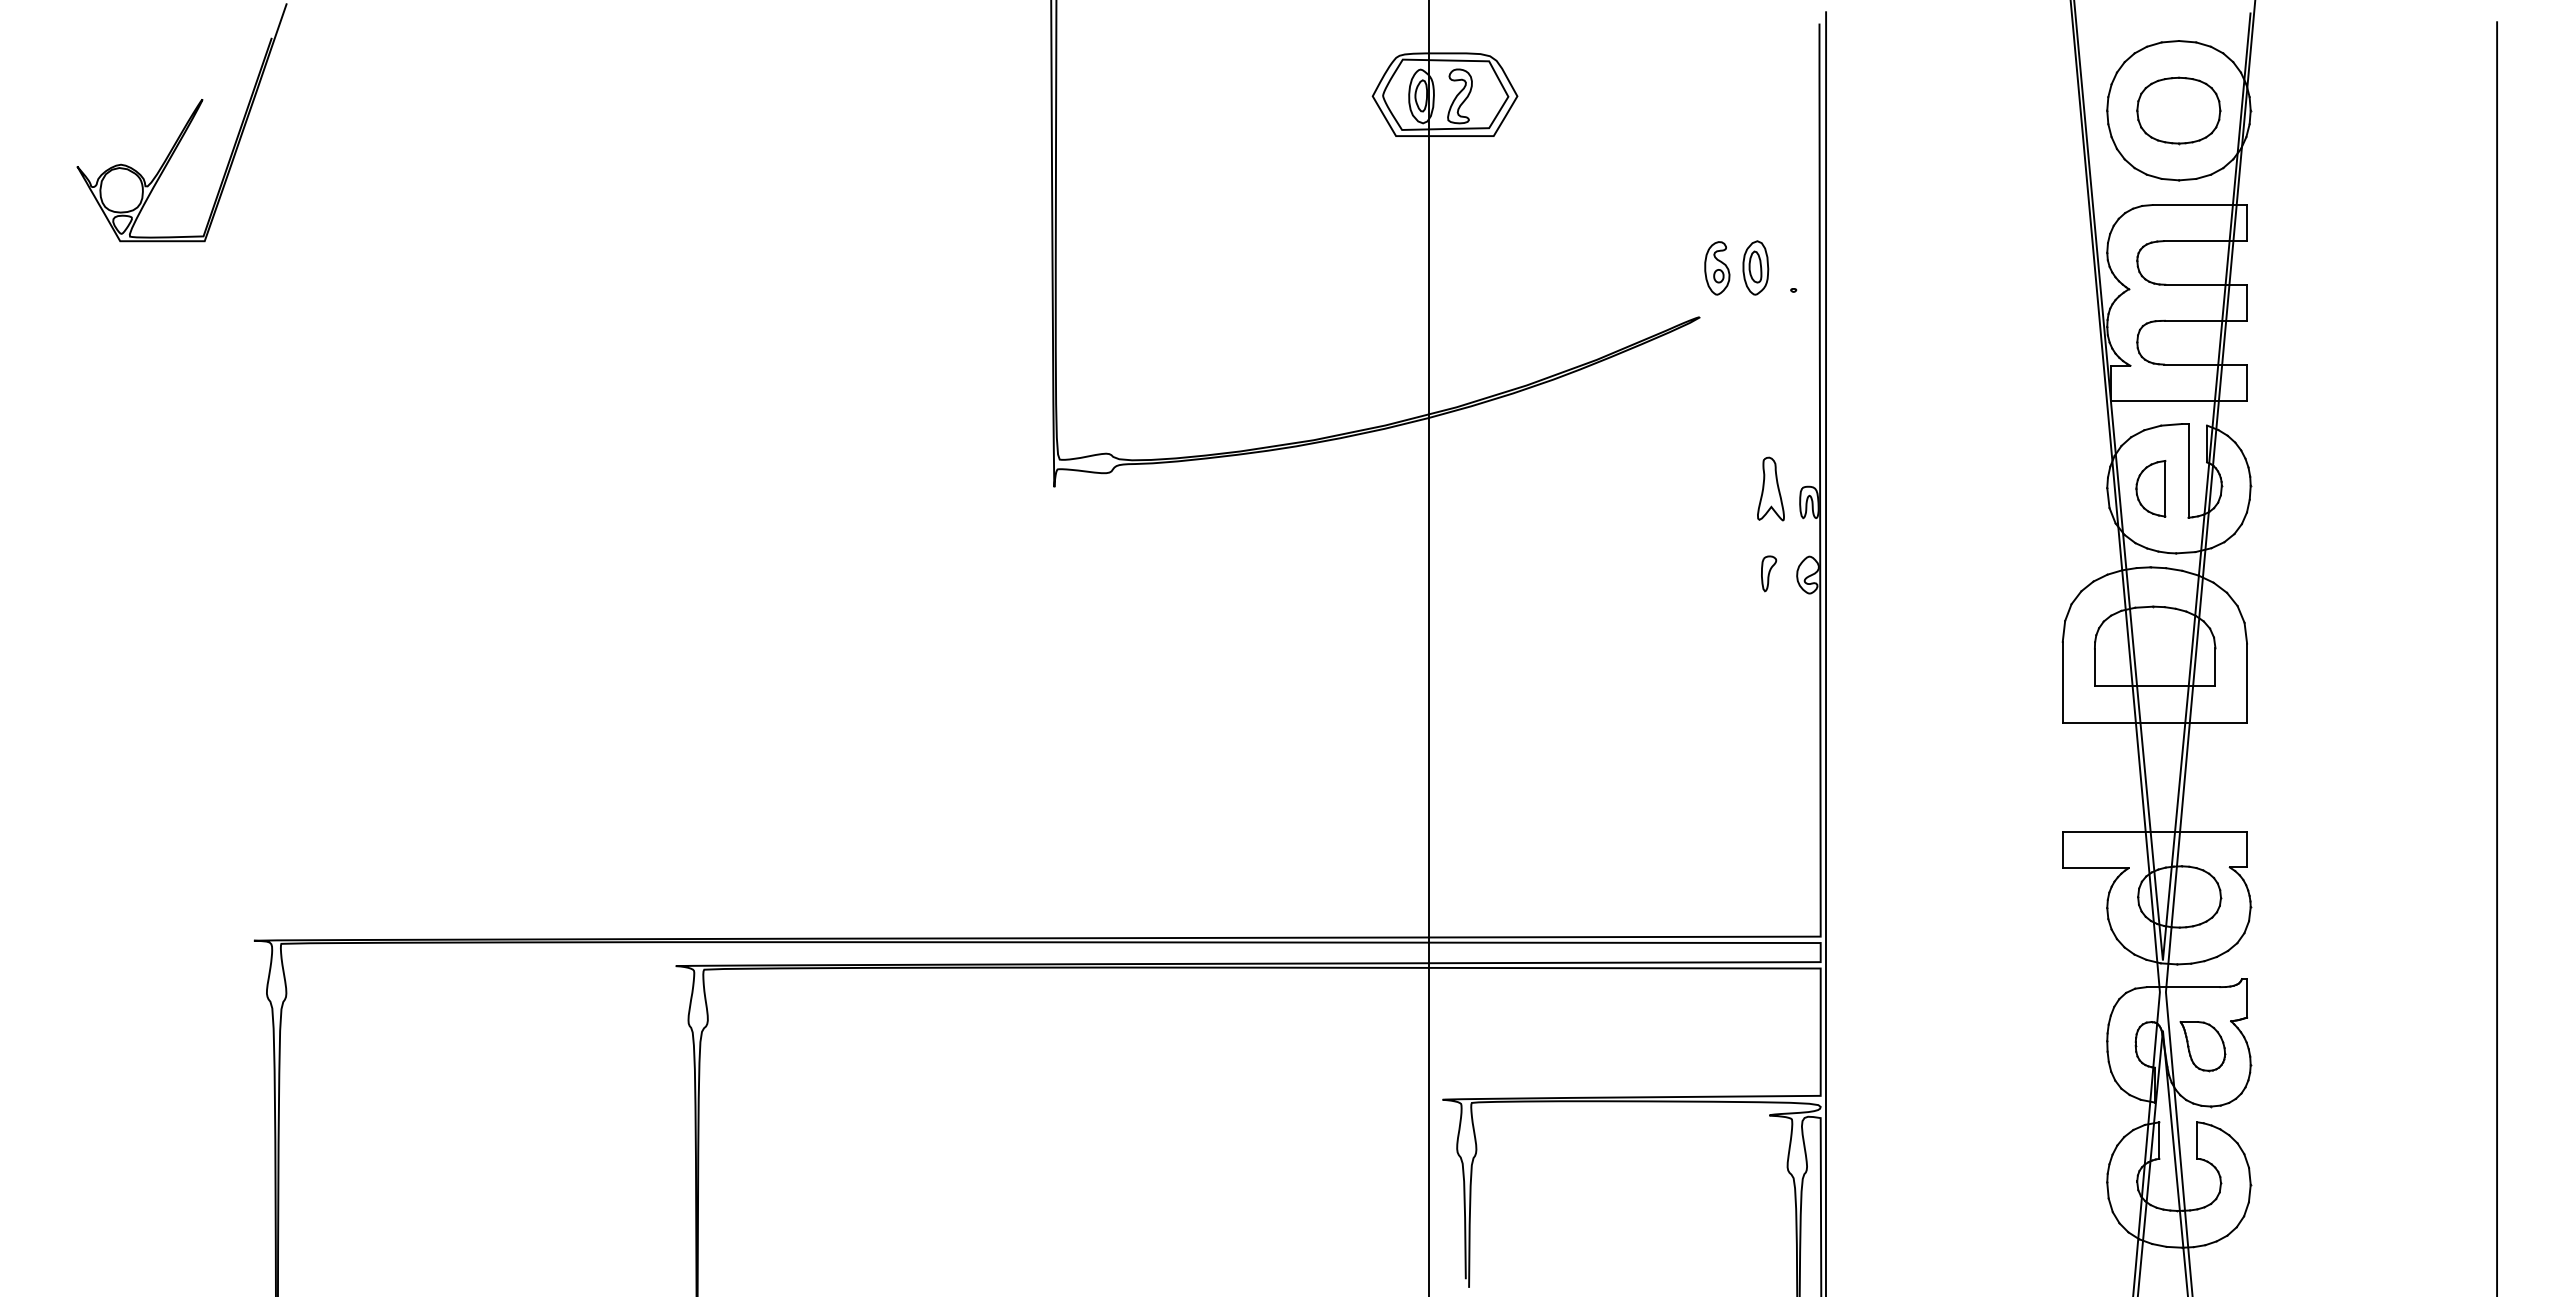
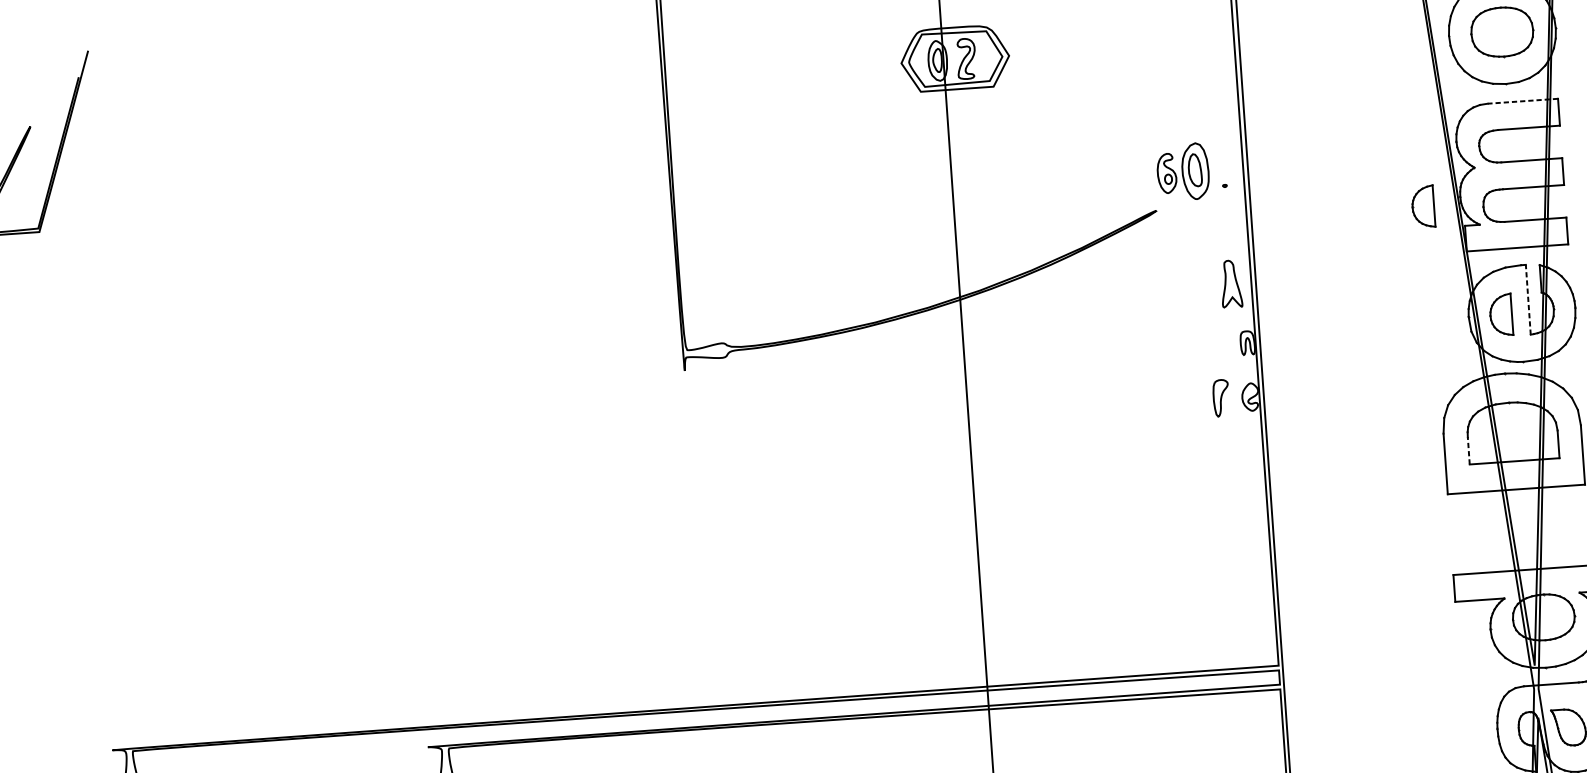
line: (2199, 205) -> (1522, 101), solid -> dashed
part: (1755, 267) -> (1195, 170), size x1.4
part: (2056, 336) -> (1423, 206), added
line: (2188, 470) -> (1528, 299), solid -> dashed
part: (1770, 488) -> (1230, 283), moved
part: (1769, 573) -> (1221, 397), size x1.4
line: (2094, 666) -> (1468, 450), solid -> dashed

